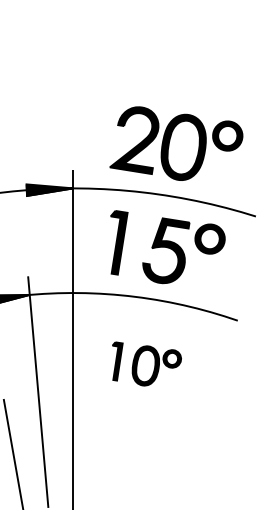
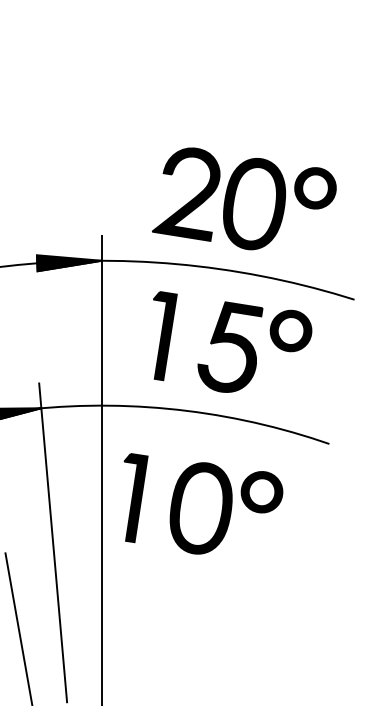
part: (146, 363) -> (202, 503), size x1.67

